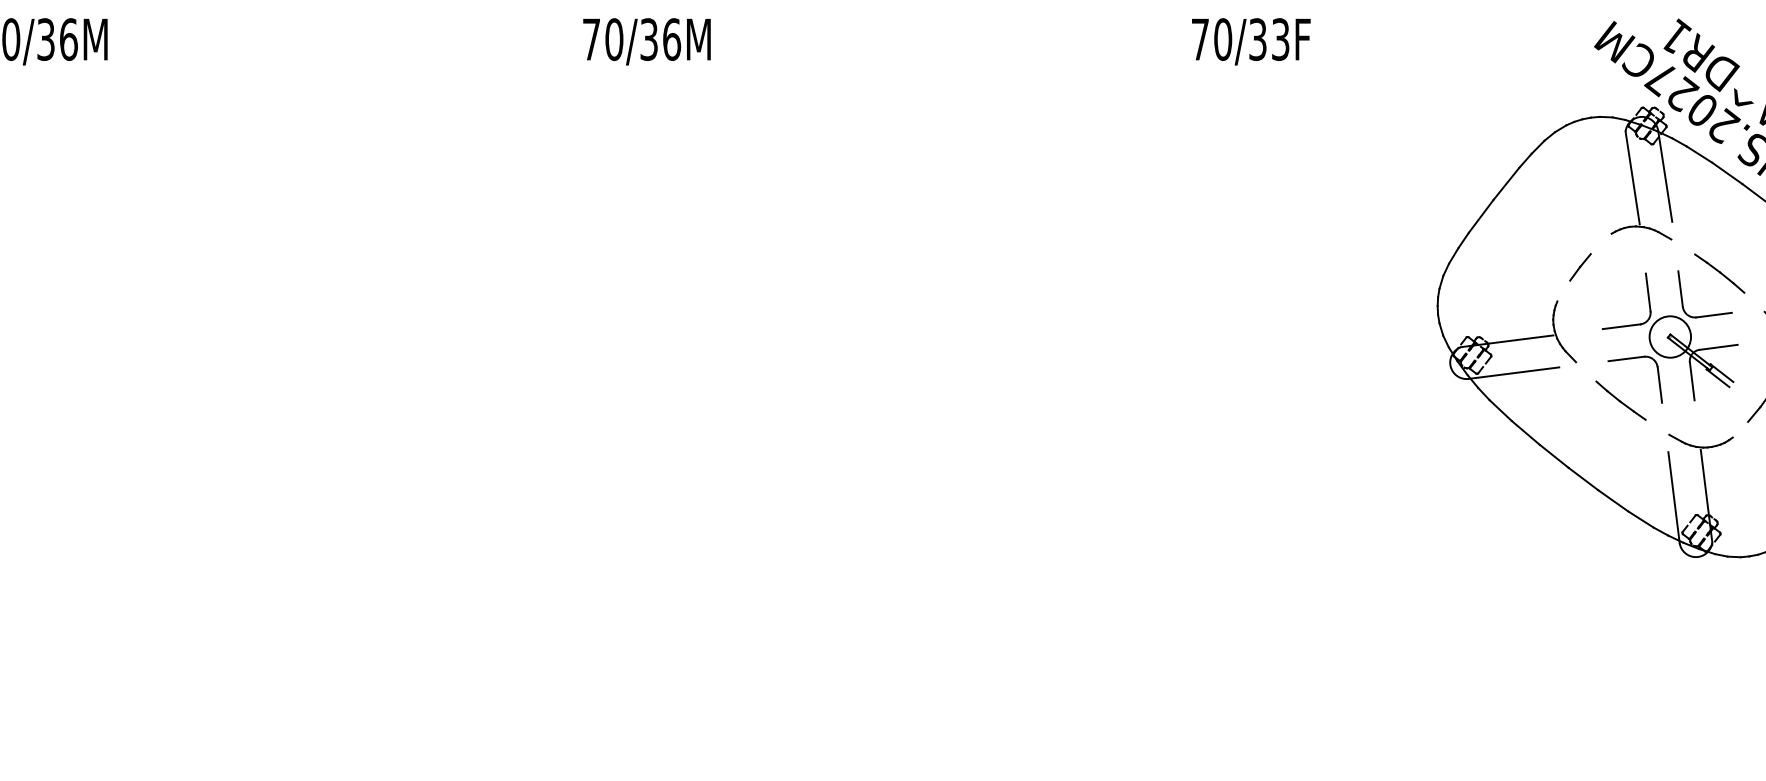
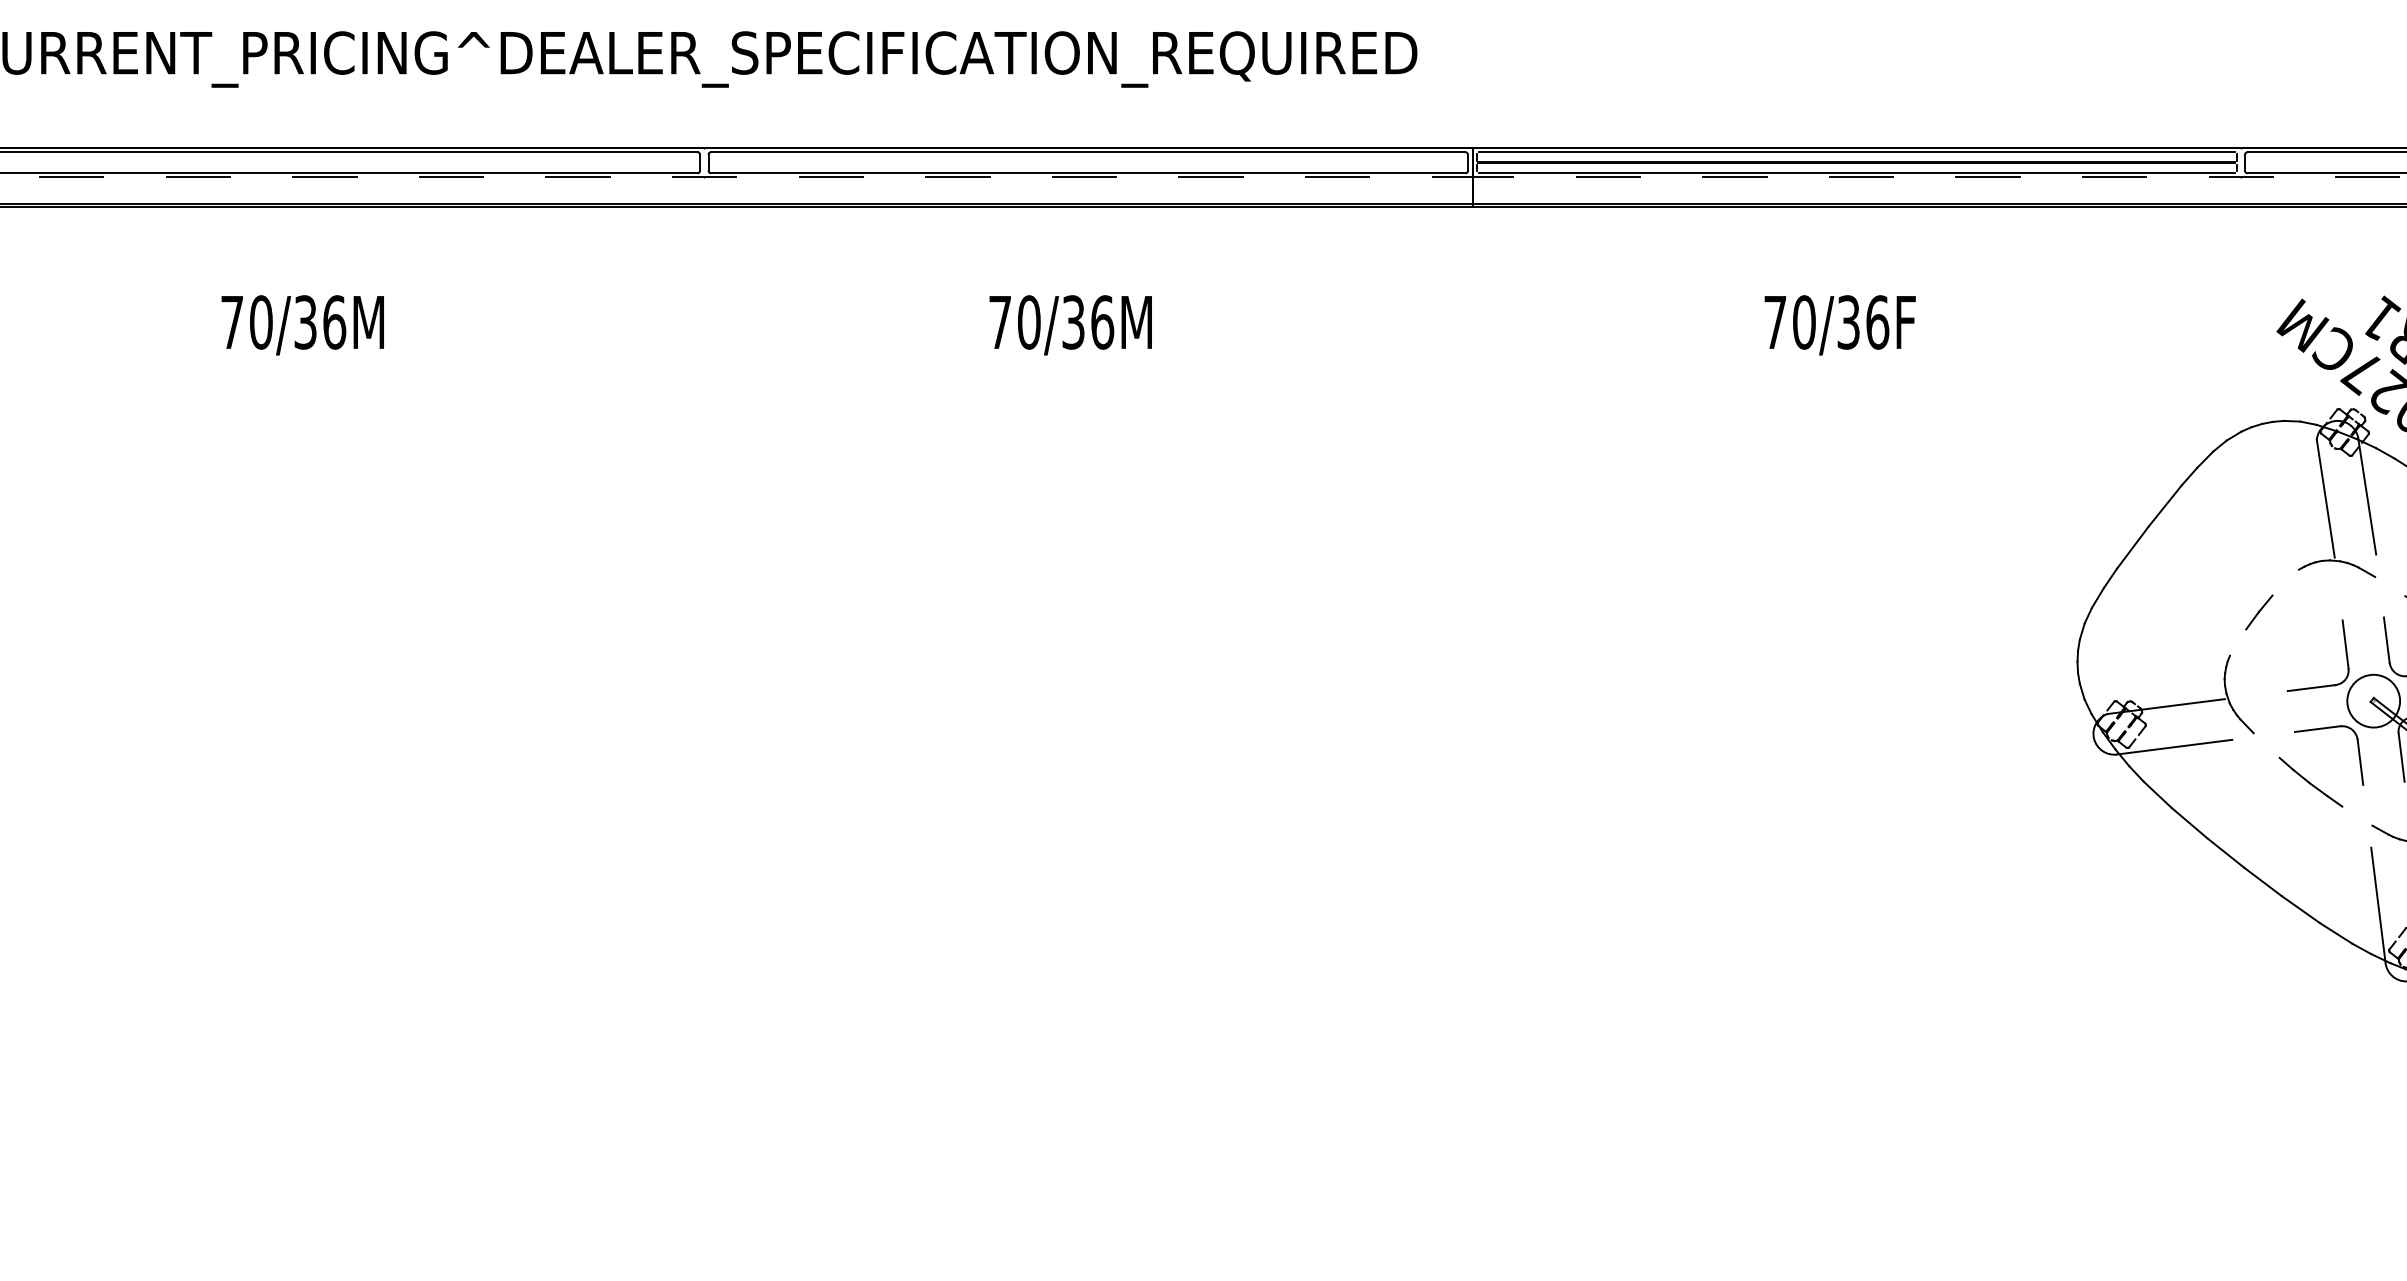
text: (1280, 39) -> (1877, 322), 70/33F -> 70/36F

